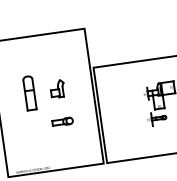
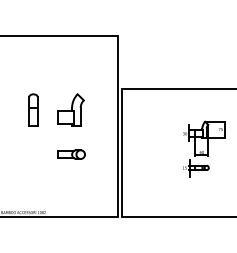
part: (57, 88) -> (70, 109), size x1.43
part: (29, 92) -> (33, 109), size x0.71

